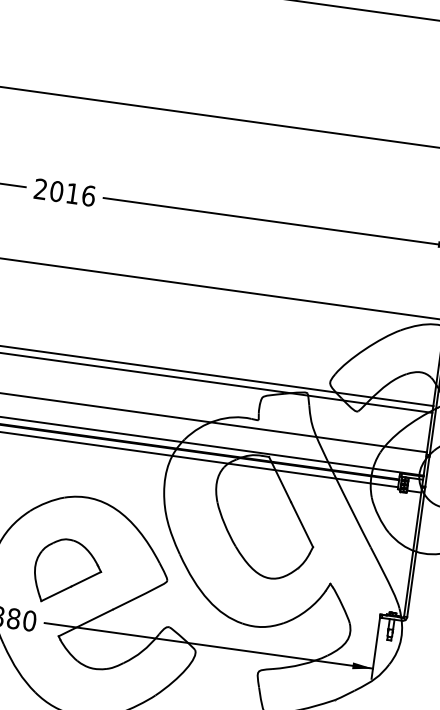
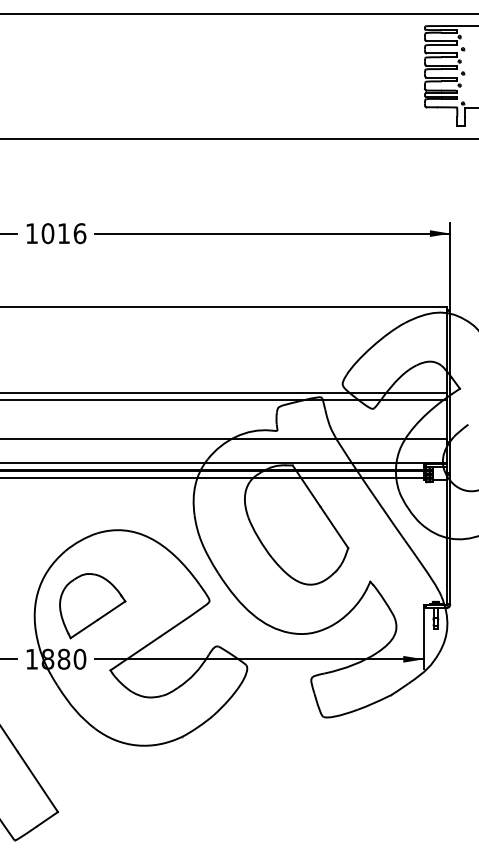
text: (40, 189) -> (31, 233), 2016 -> 1016
part: (67, 572) -> (92, 606), moved

